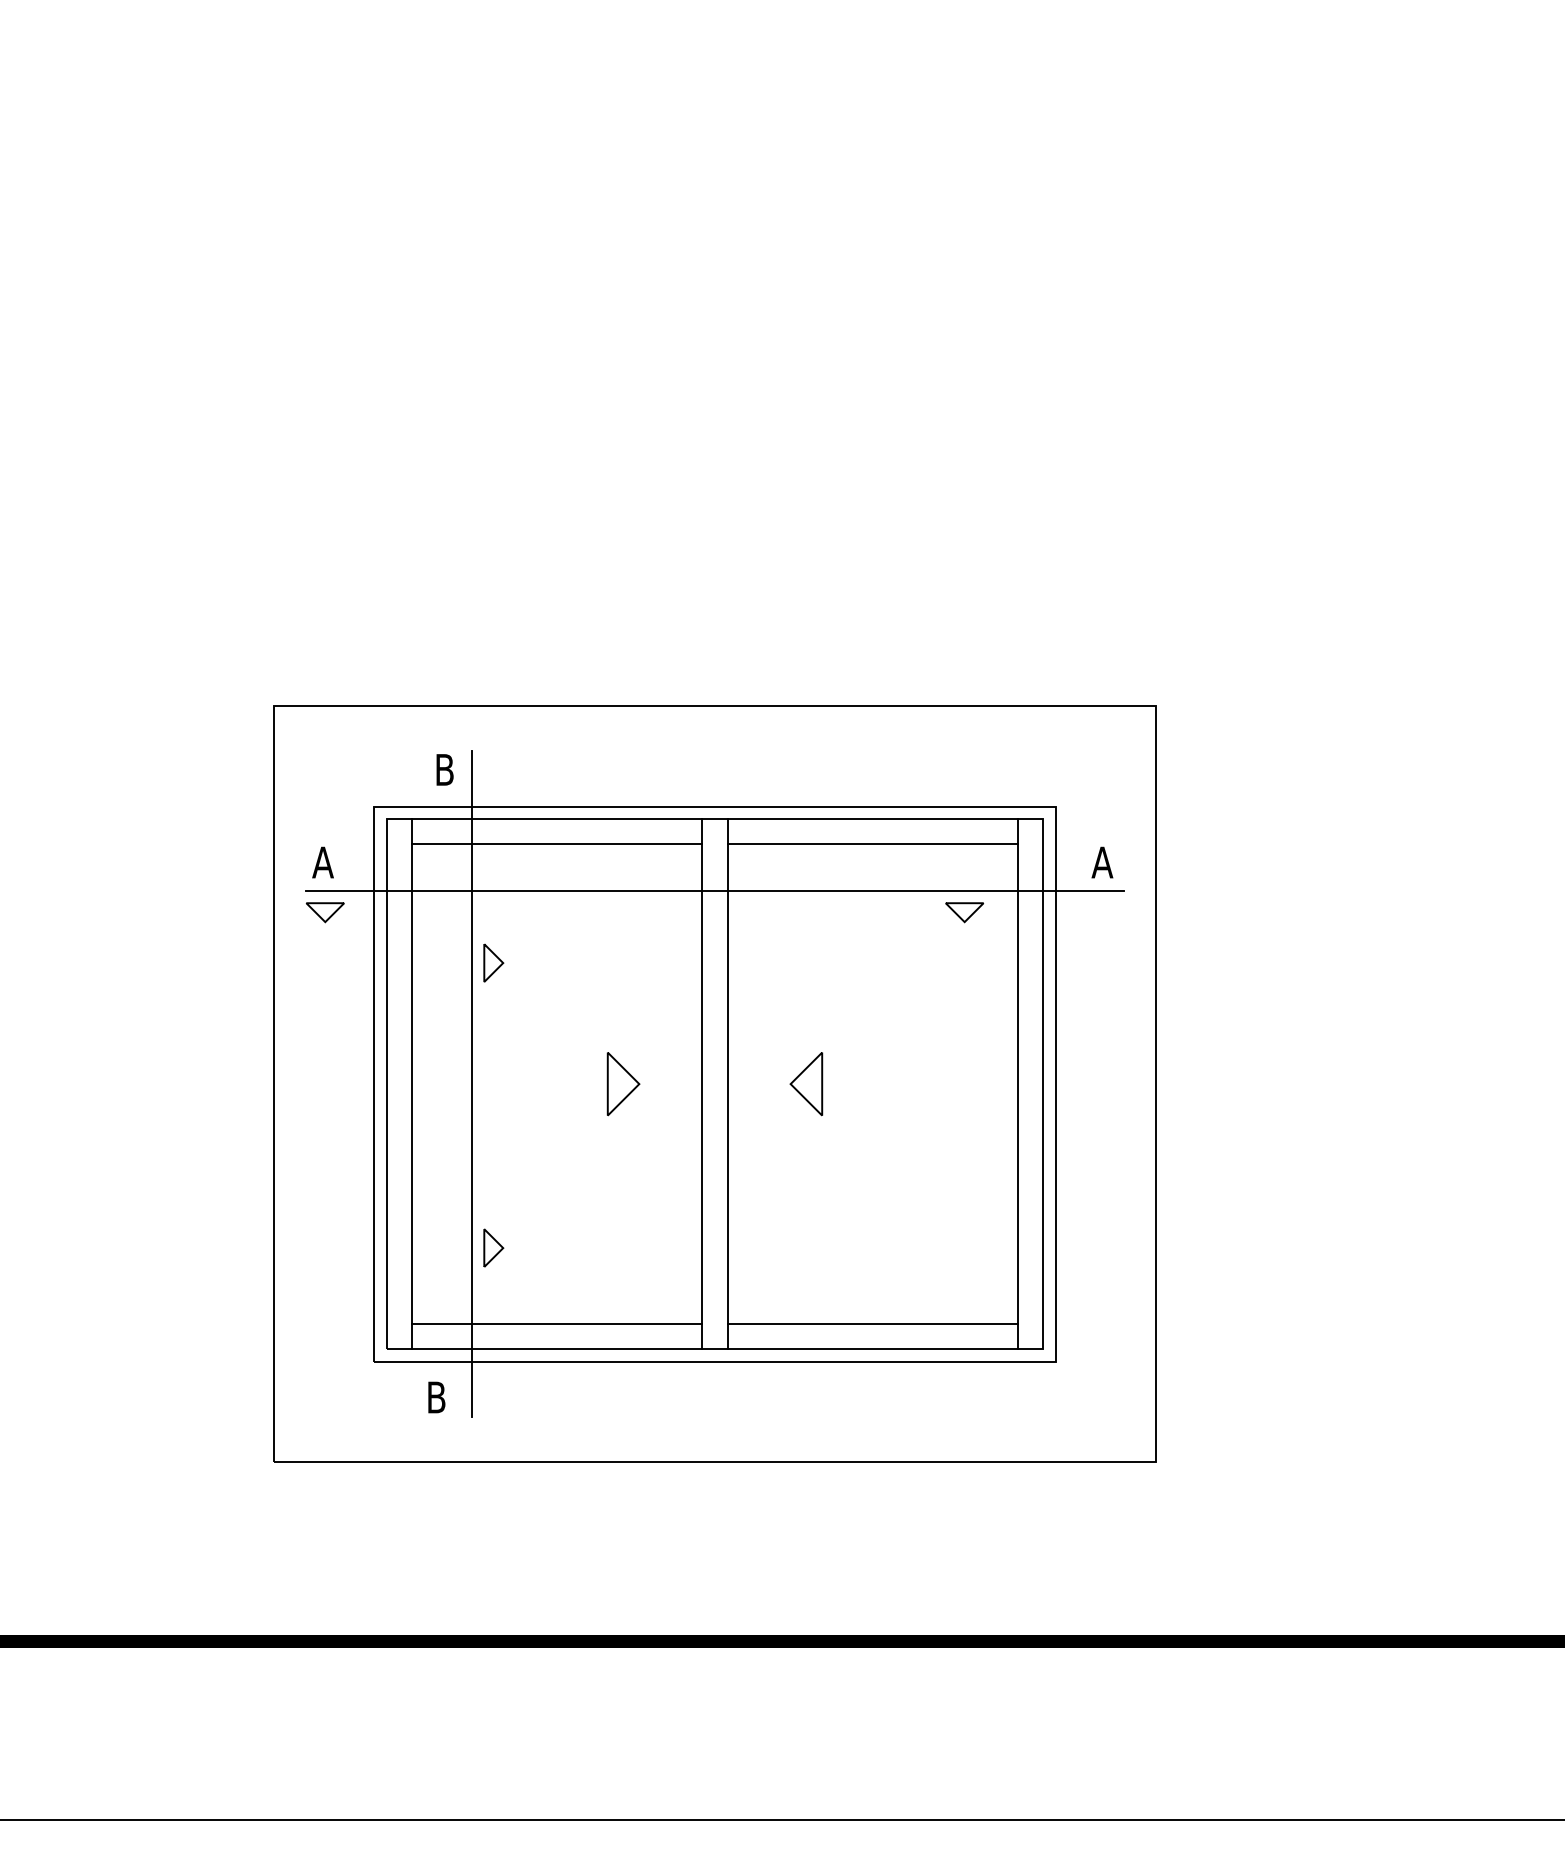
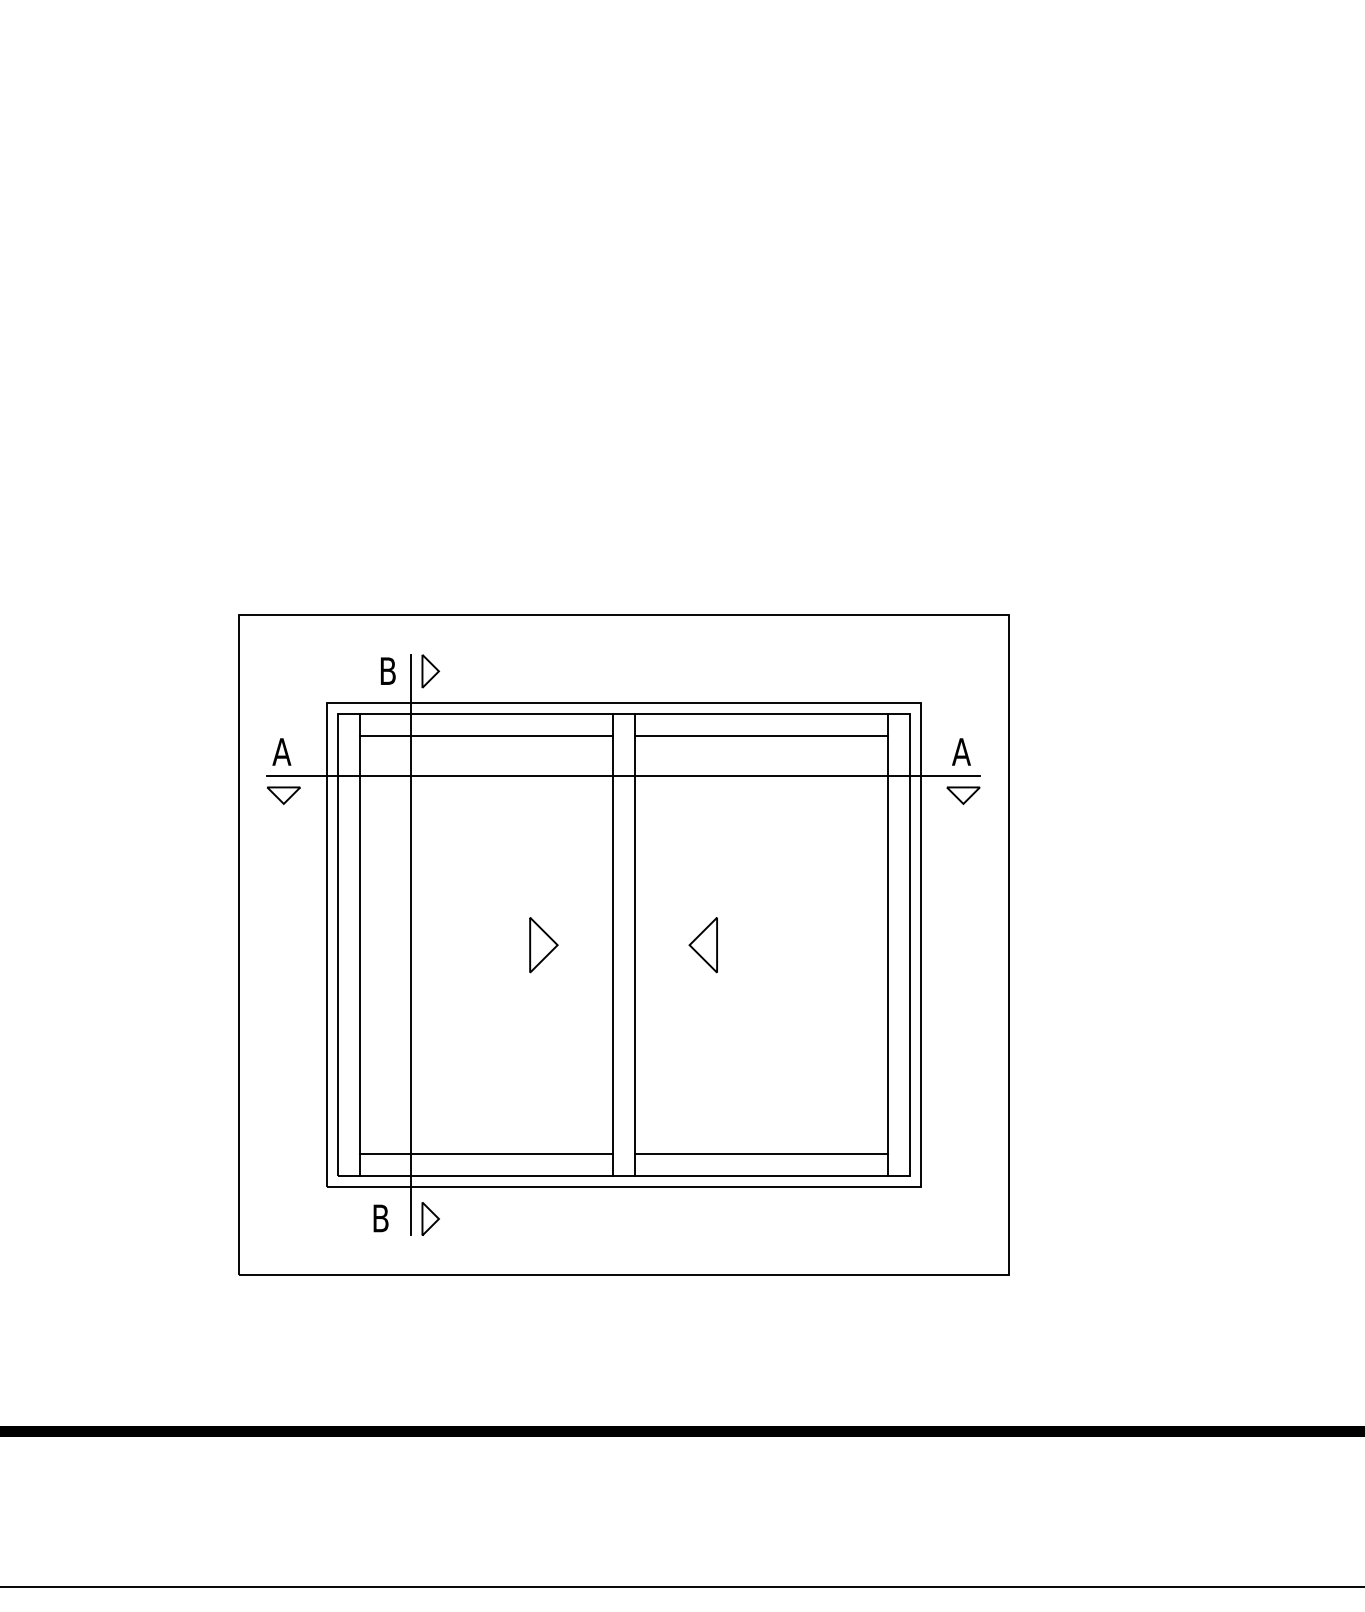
part: (964, 912) -> (963, 795), moved
part: (493, 962) -> (430, 670), moved
part: (493, 1247) -> (430, 1218), moved

